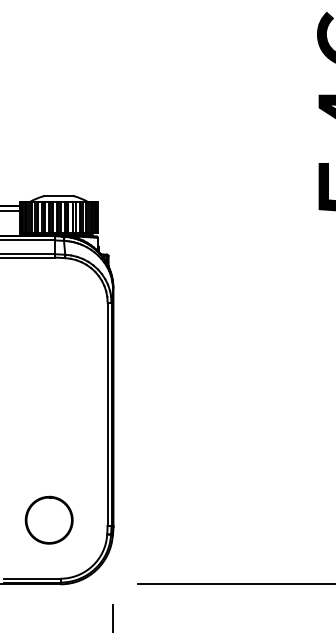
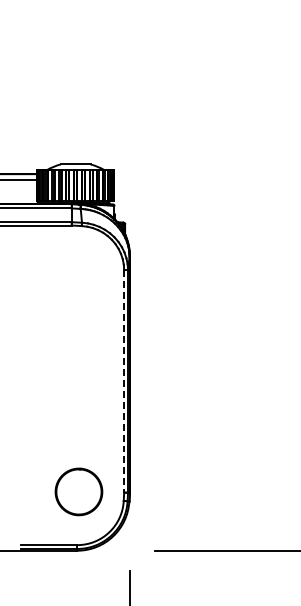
line: (107, 414) -> (124, 381), solid -> dashed
part: (48, 519) -> (78, 491), moved

